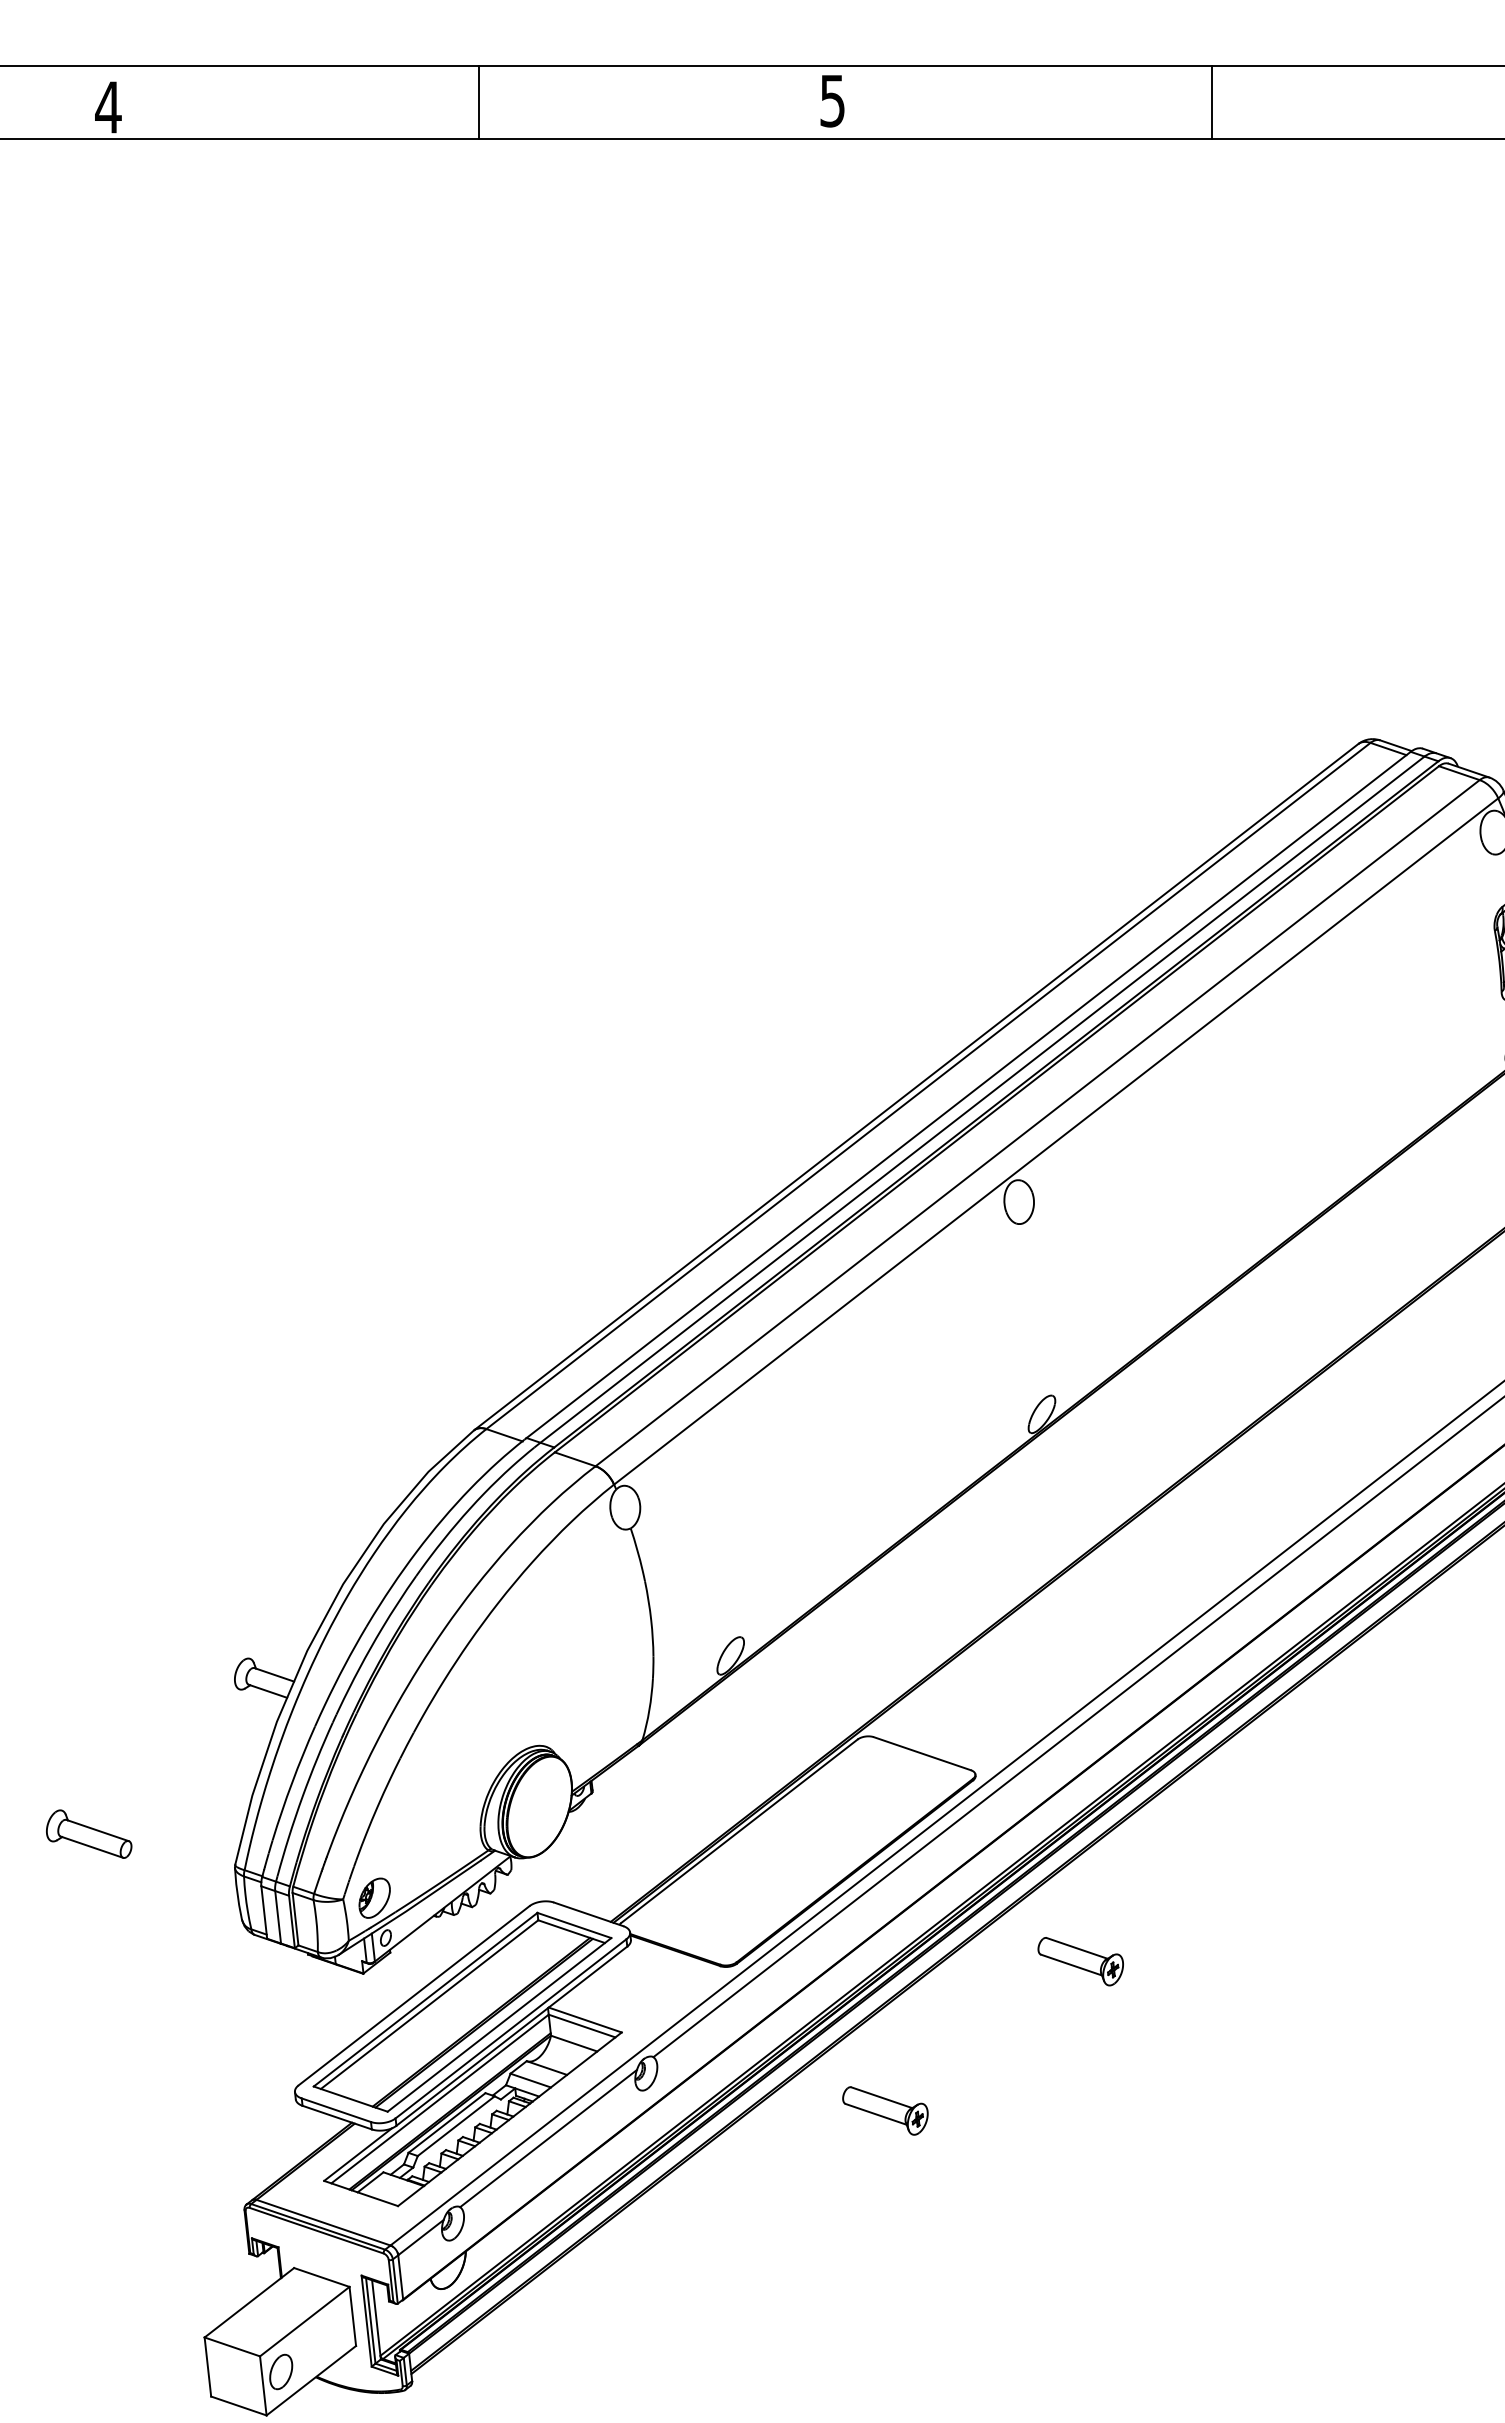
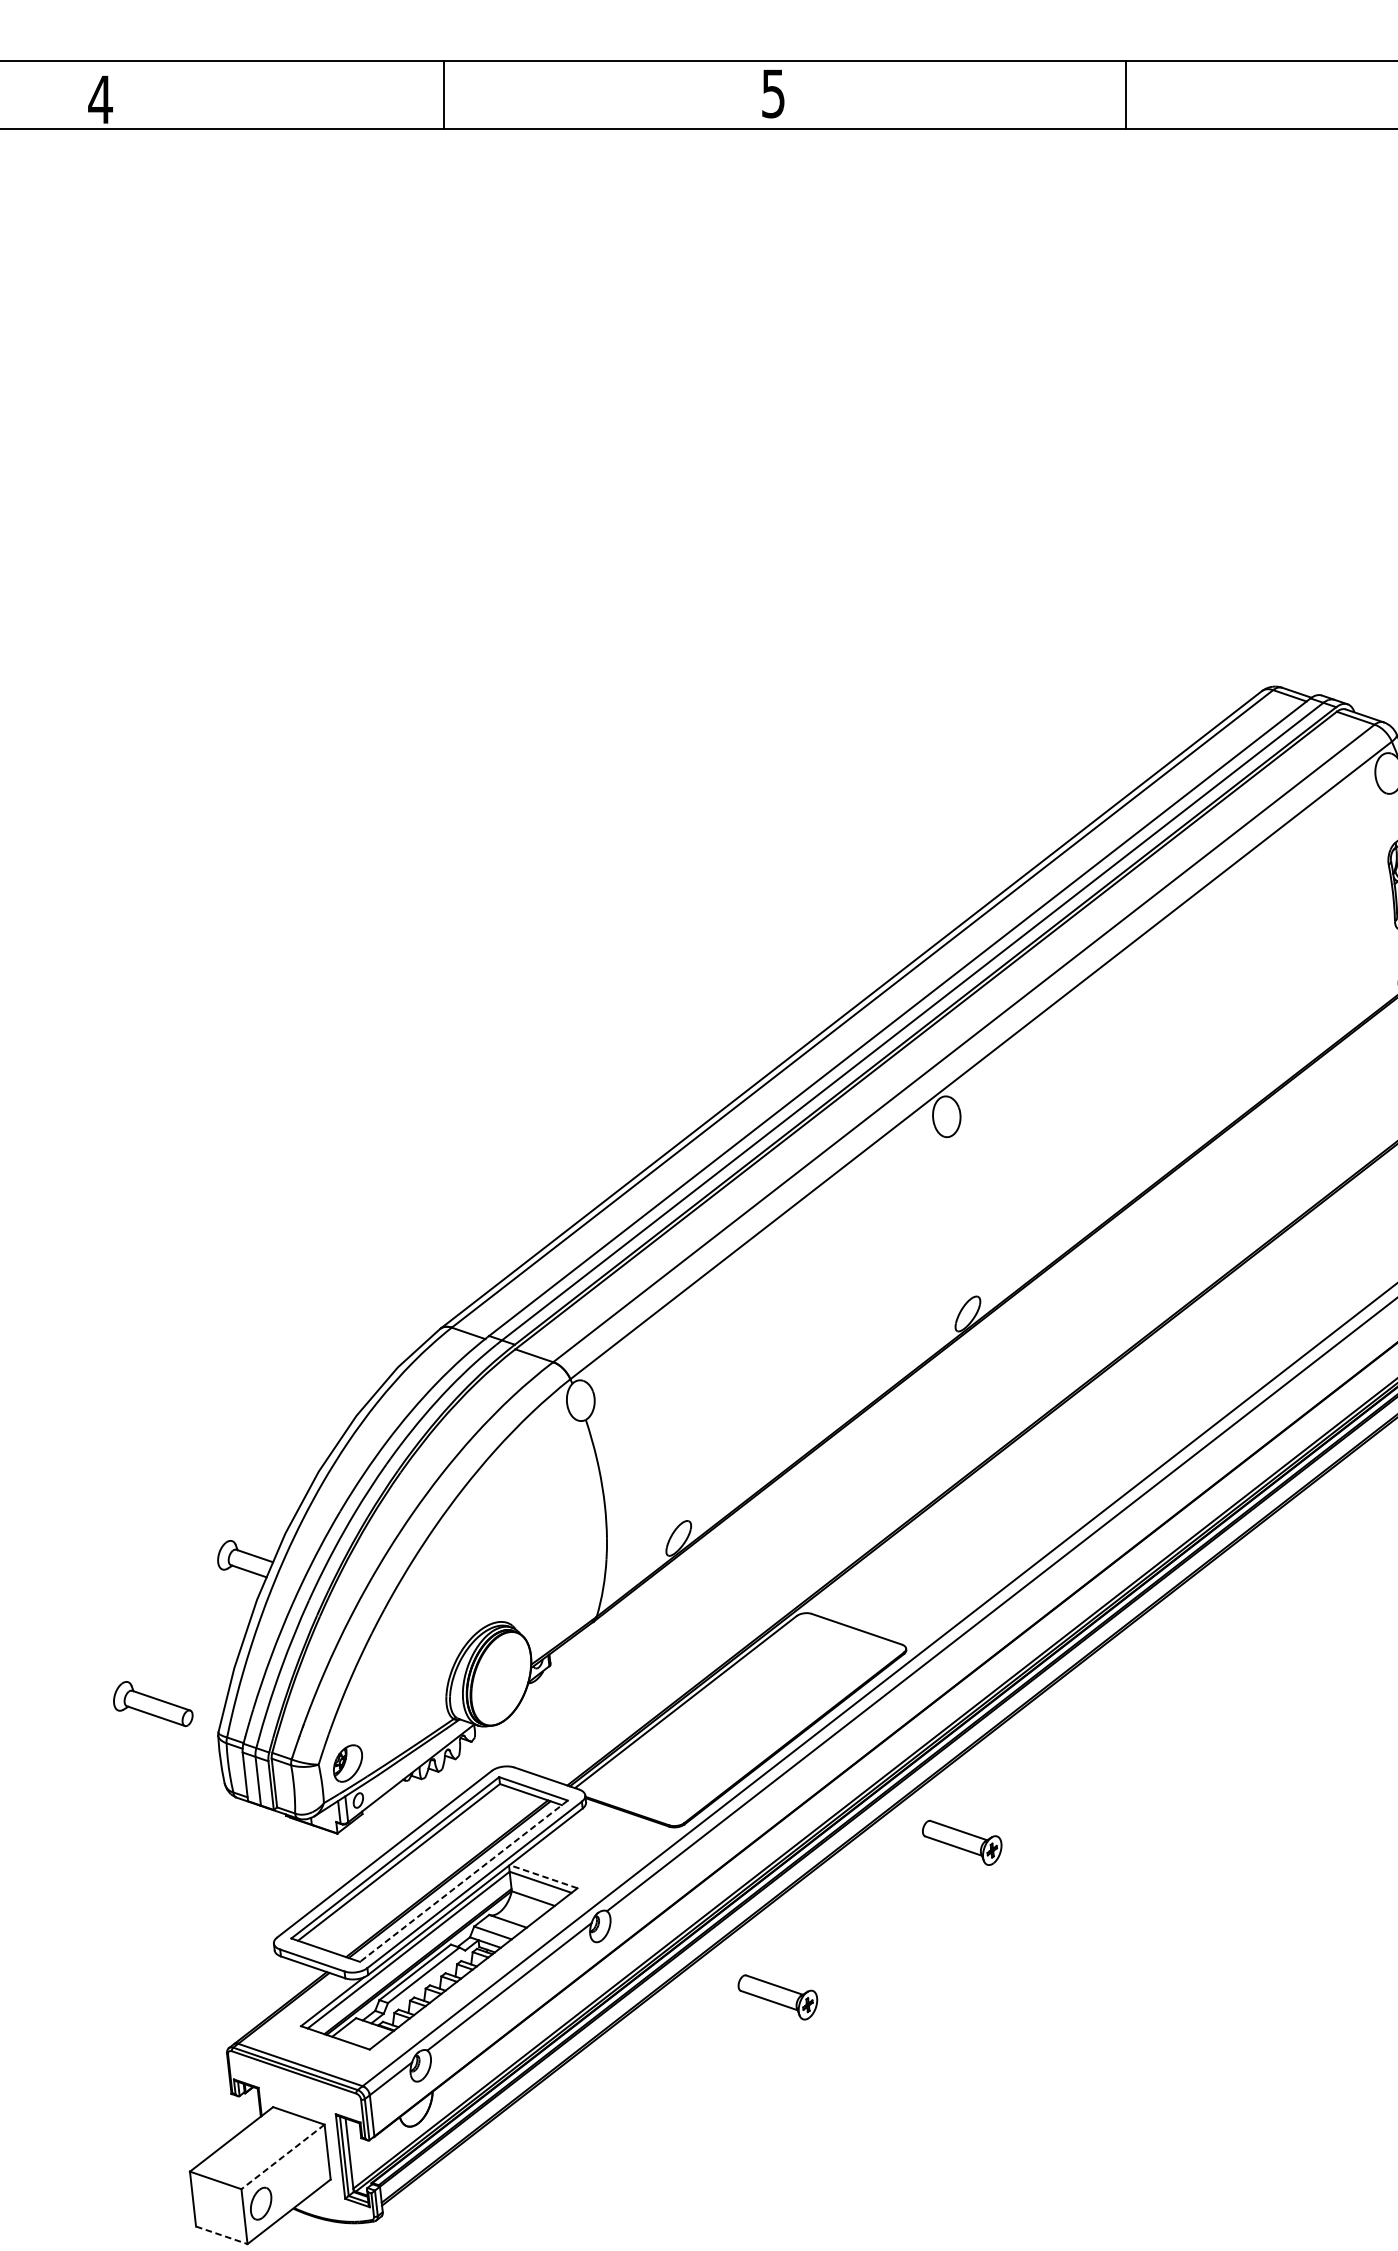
part: (89, 1833) -> (153, 1703), moved
part: (1080, 1961) -> (961, 1842), moved
line: (585, 2020) -> (543, 1877), solid -> dashed
line: (499, 2024) -> (463, 1880), solid -> dashed
part: (885, 2110) -> (777, 1996), moved
line: (304, 2321) -> (282, 2156), solid -> dashed
line: (239, 2406) -> (222, 2235), solid -> dashed

